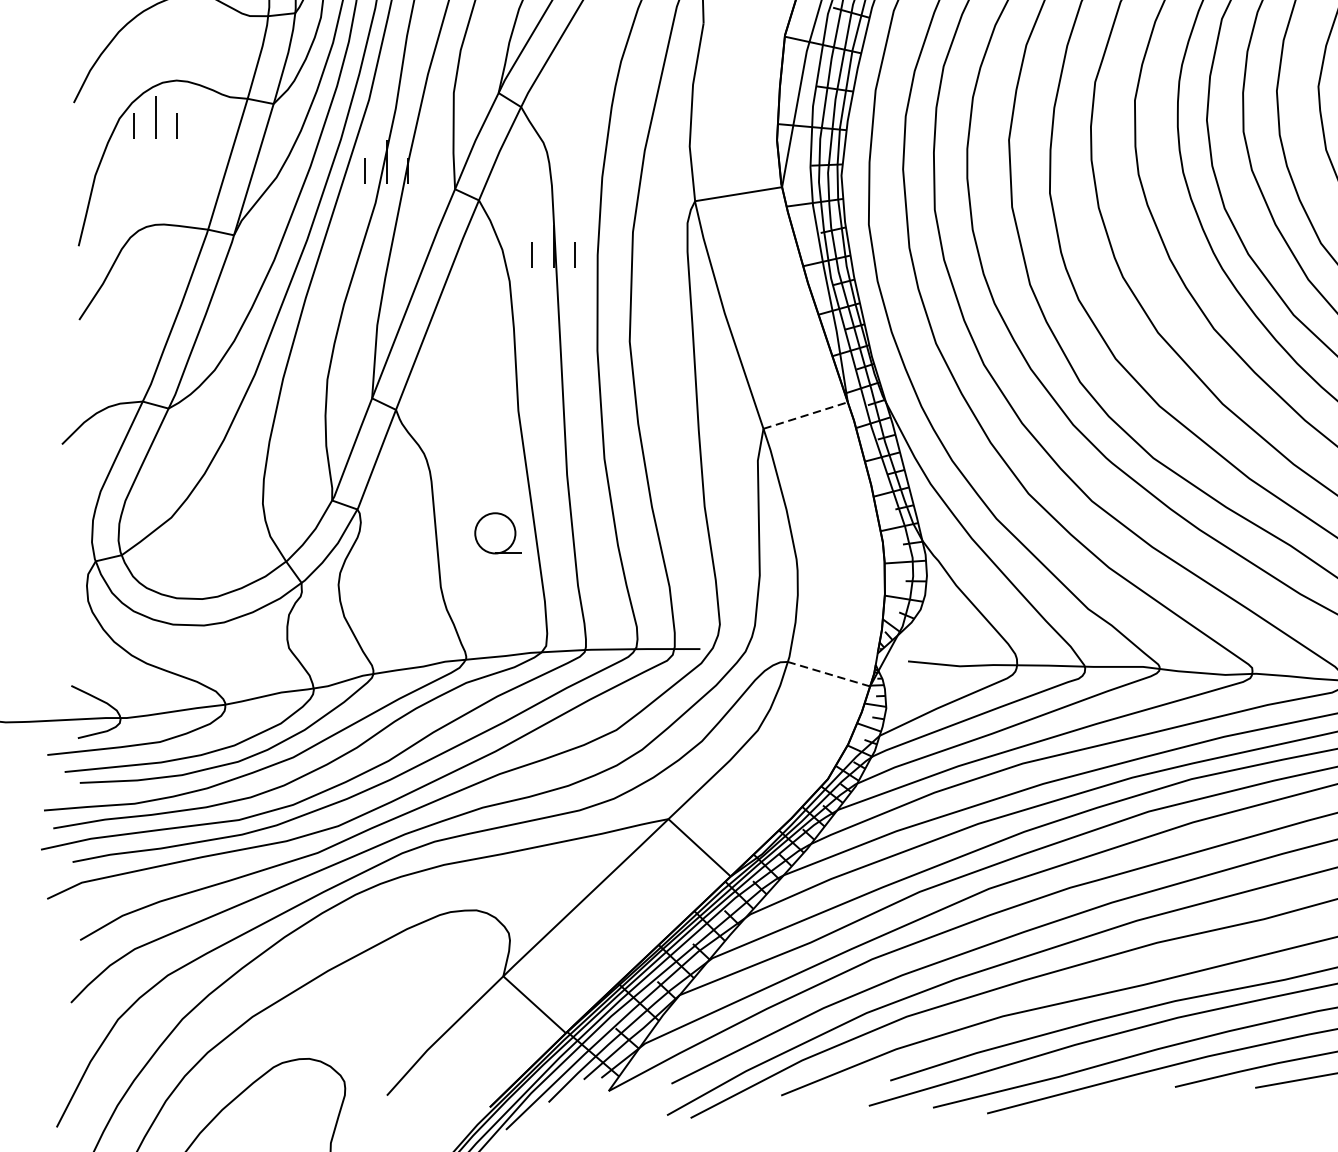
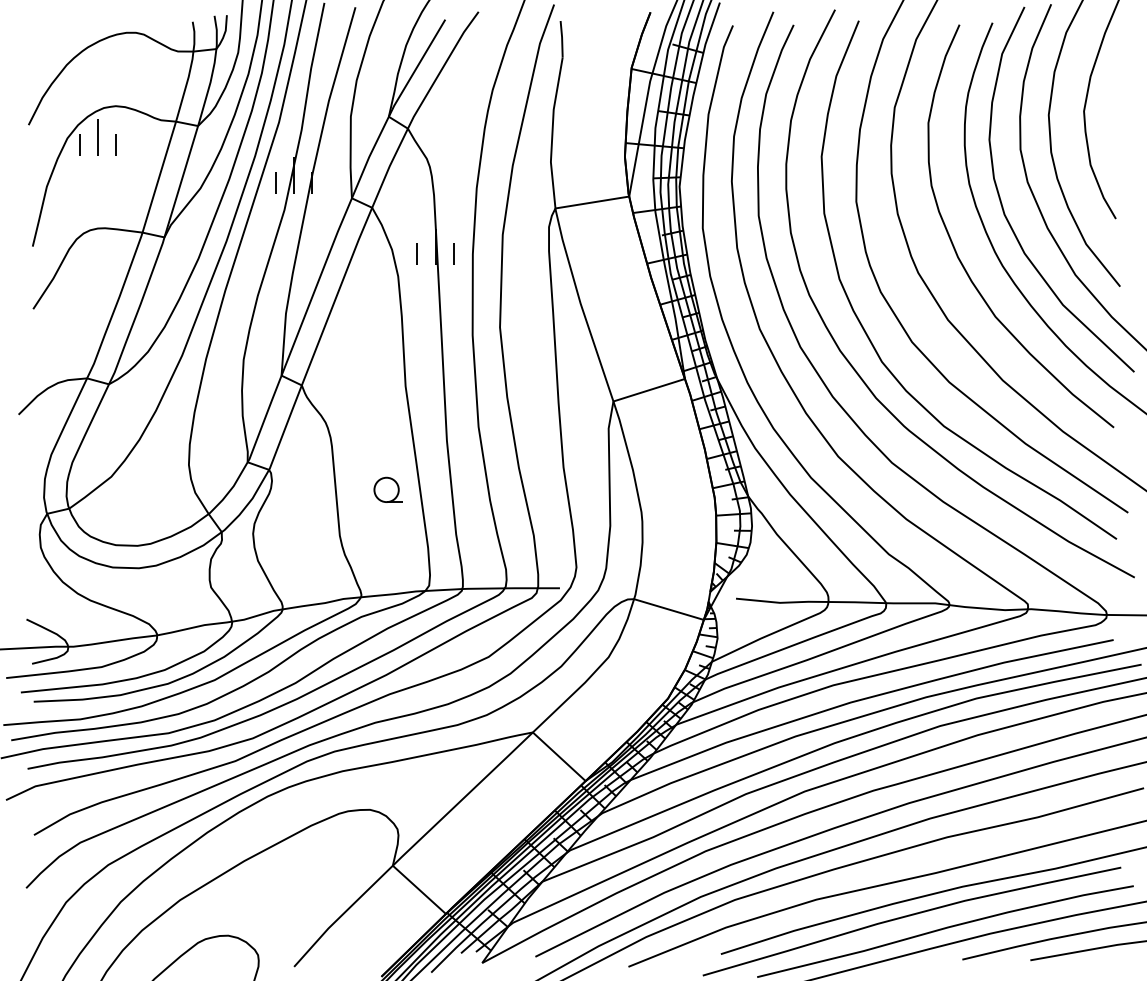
line: (806, 415) -> (649, 390), dashed -> solid
part: (497, 532) -> (387, 489), size x0.71
line: (828, 674) -> (668, 609), dashed -> solid

